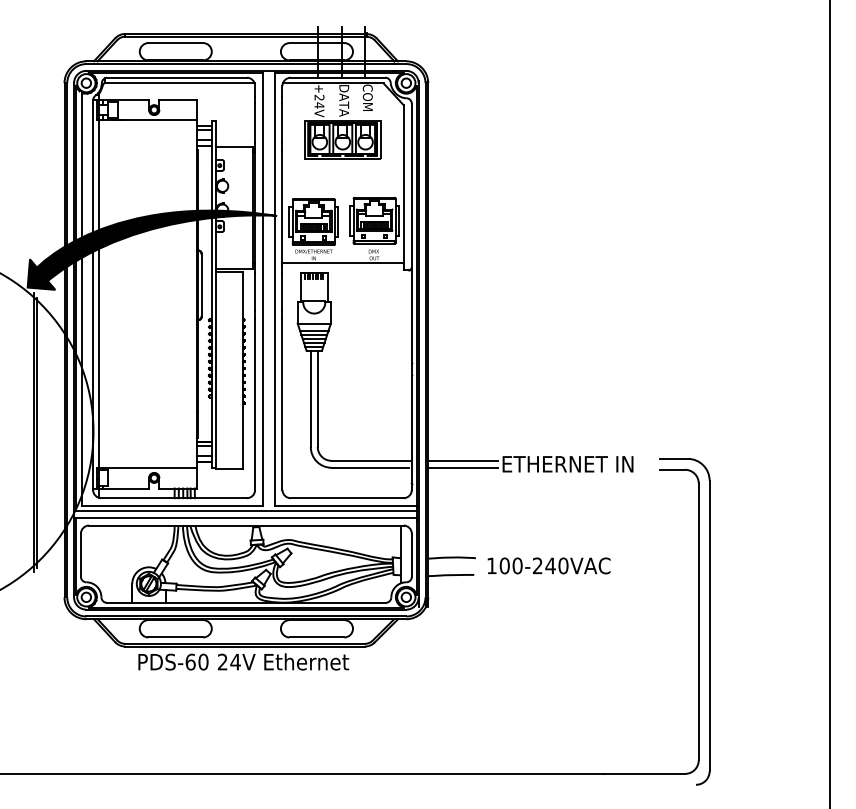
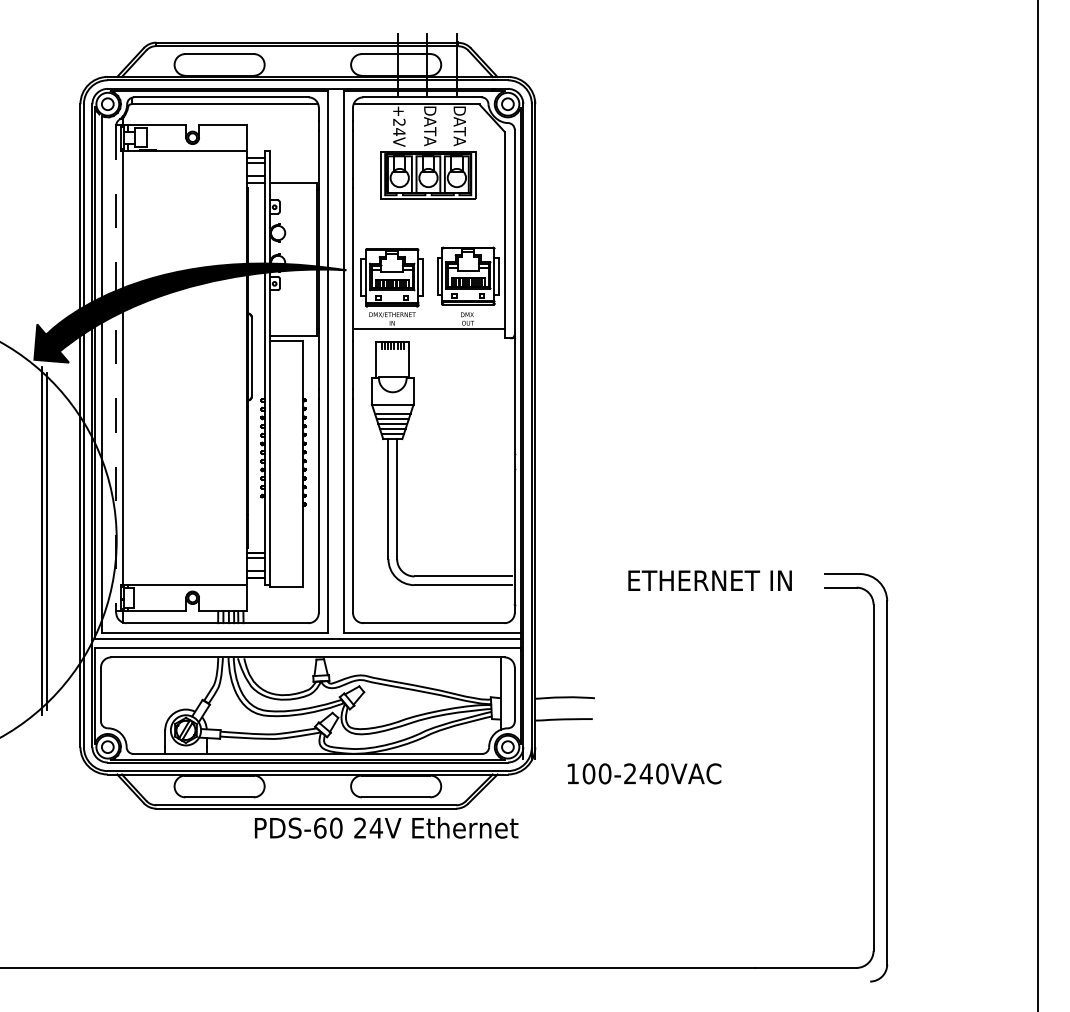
text: (367, 101) -> (459, 126), COM -> DATA
line: (93, 295) -> (116, 369), solid -> dashed
line: (462, 460) -> (578, 576), removed
line: (462, 468) -> (578, 585), removed
text: (549, 565) -> (644, 773), moved
text: (243, 661) -> (386, 827), moved

